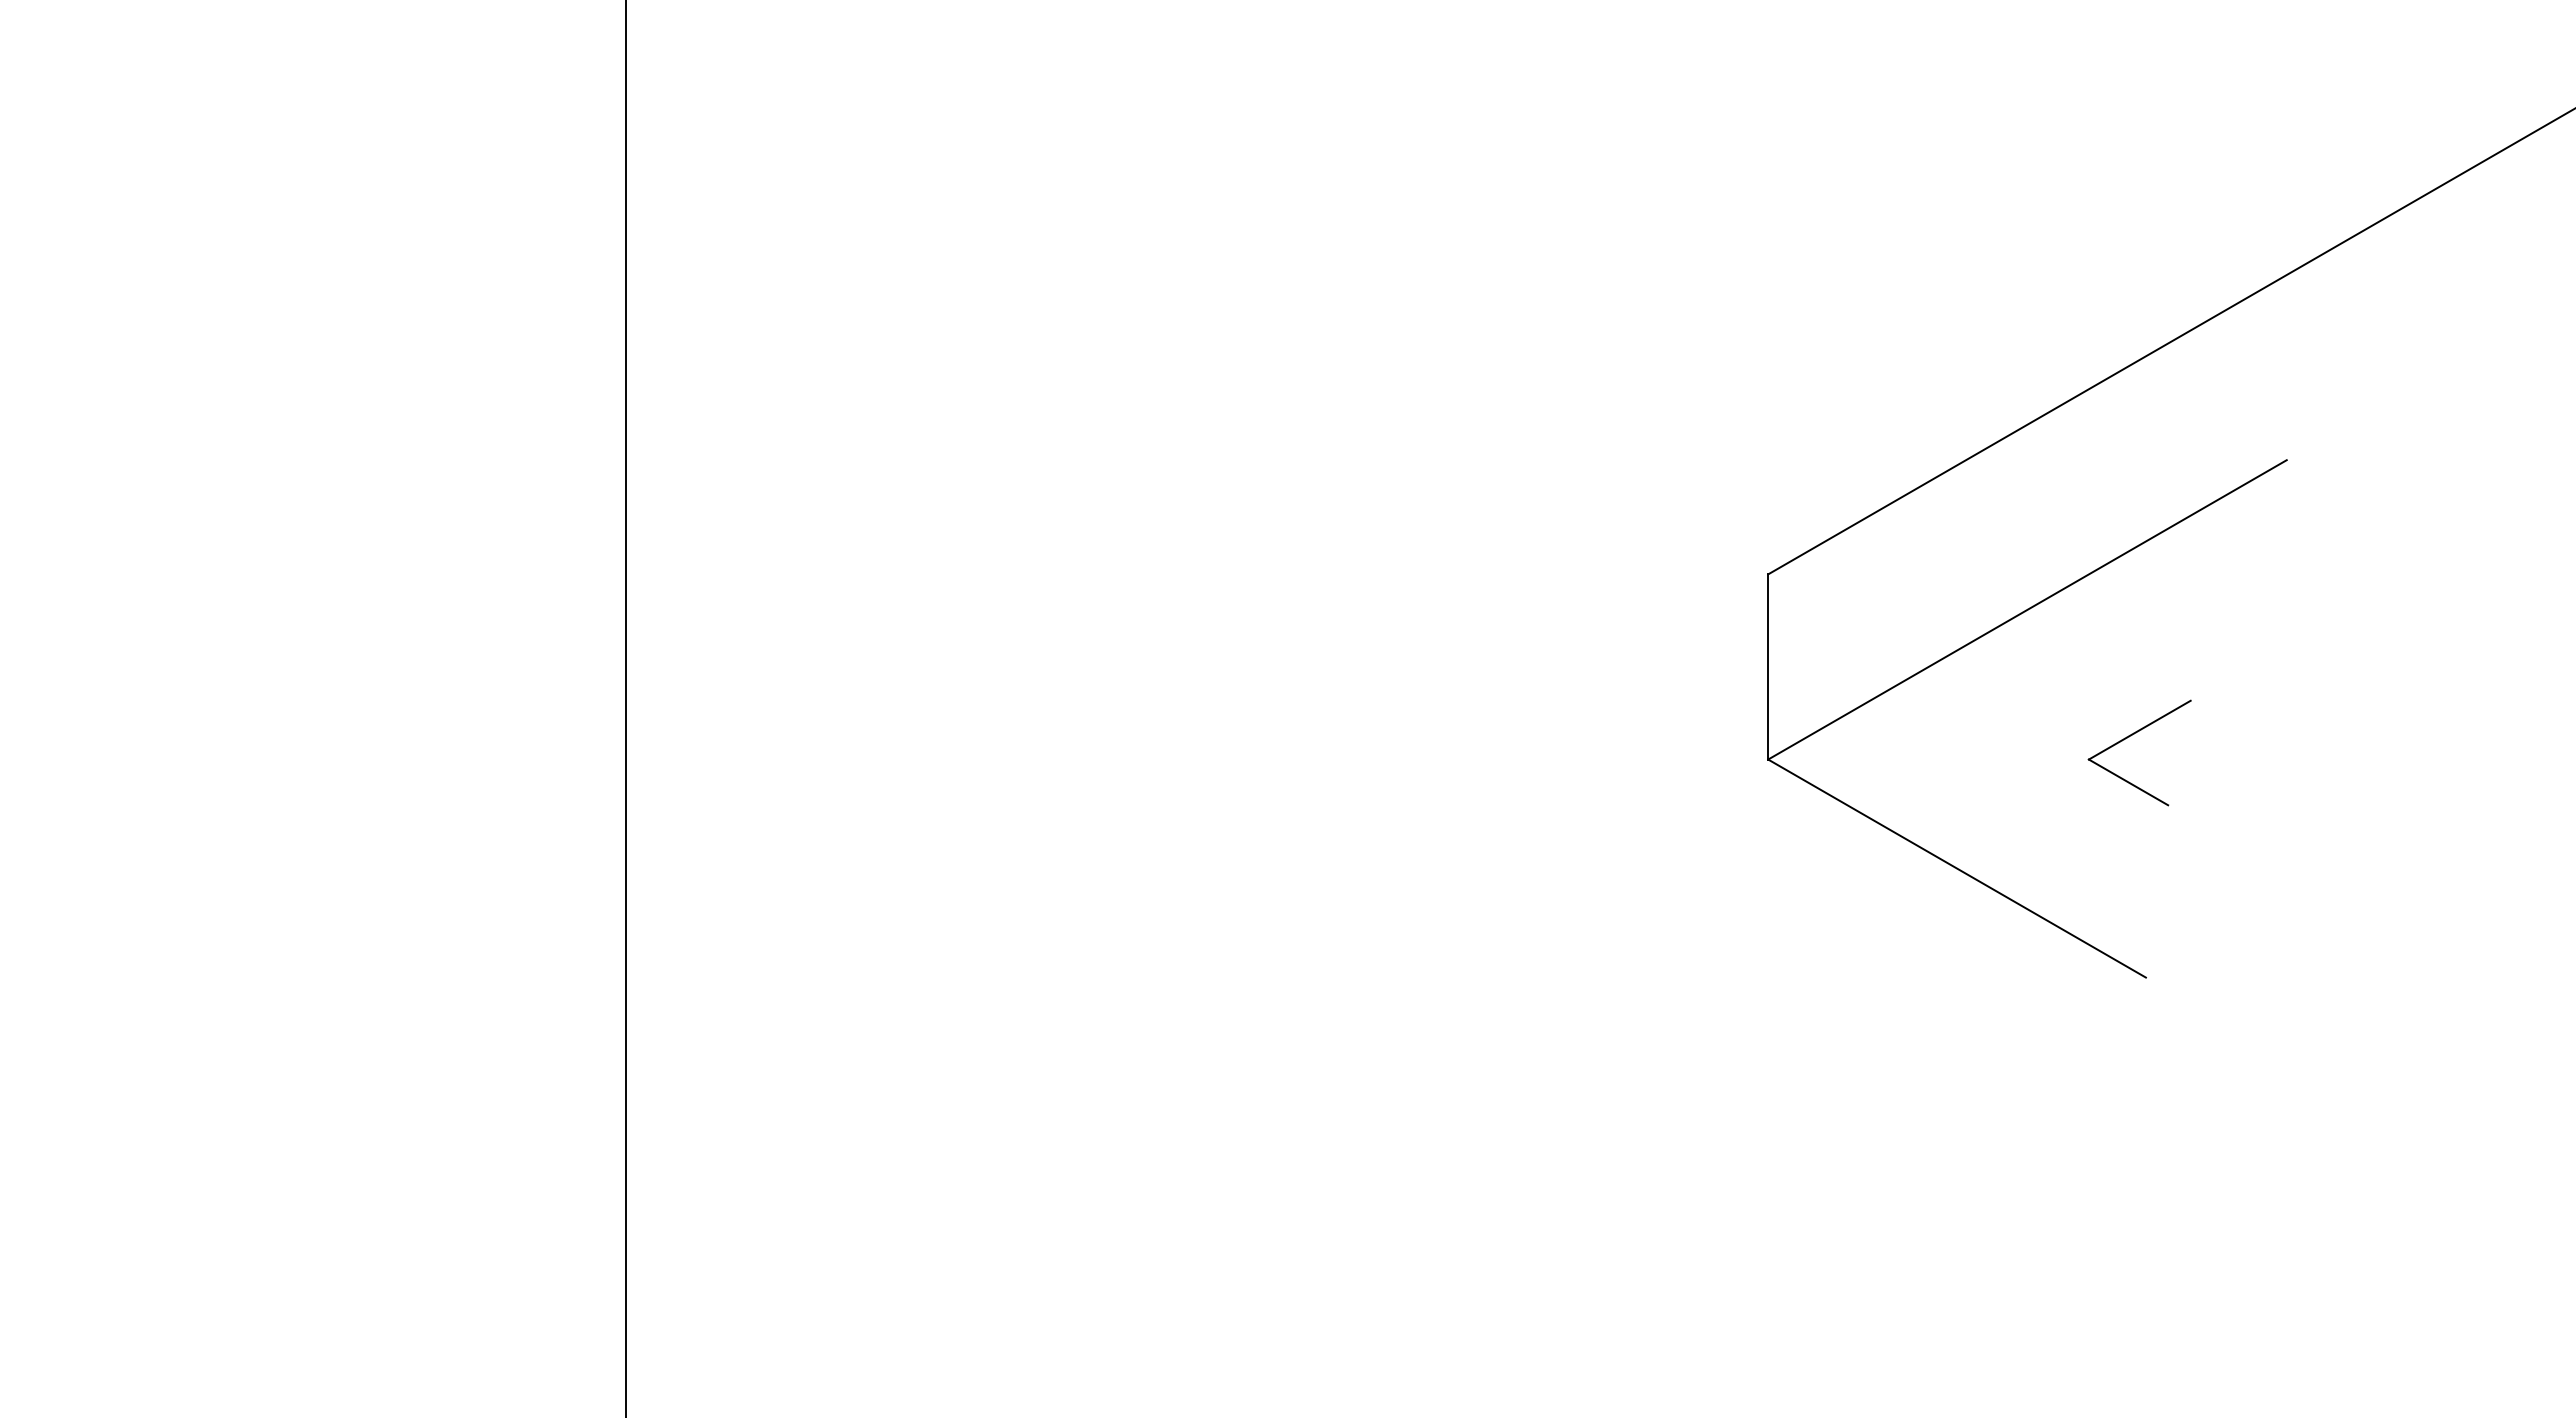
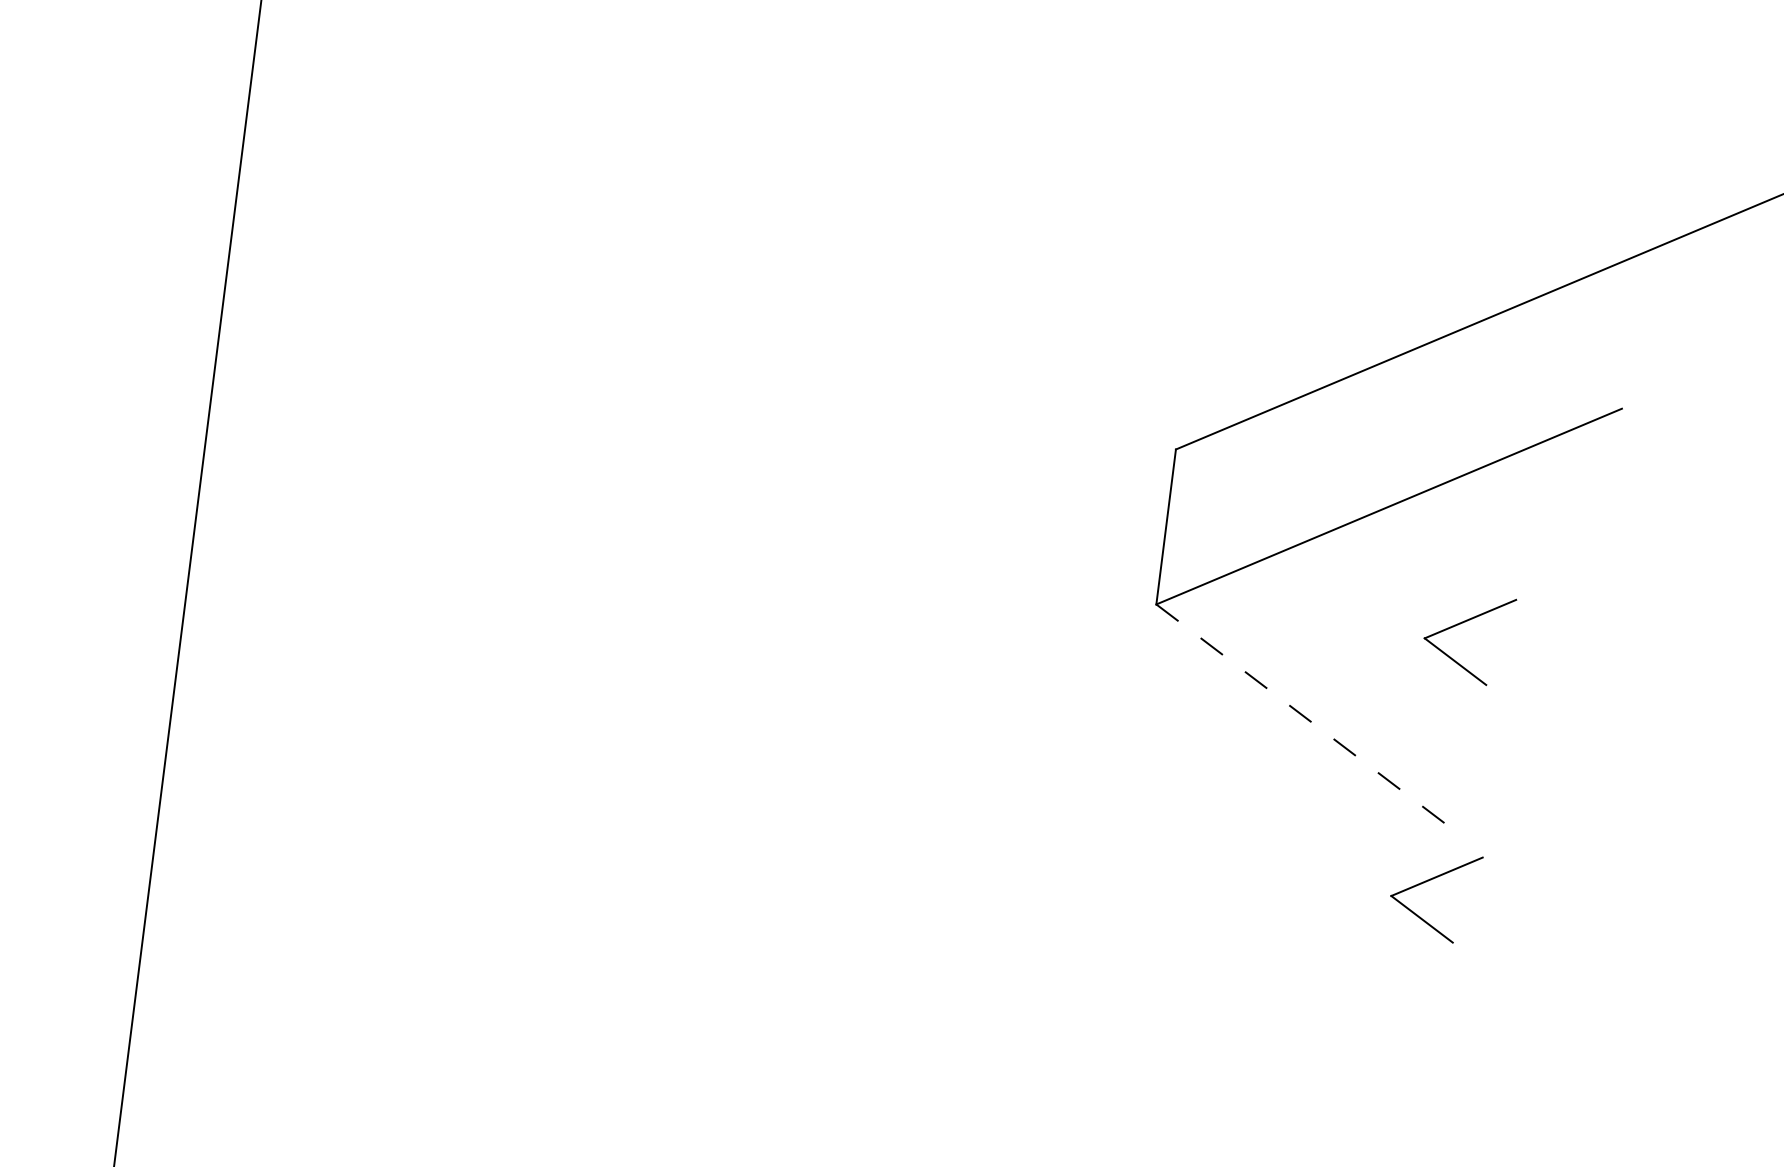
line: (1957, 868) -> (1303, 715), solid -> dashed
part: (2128, 1045) -> (1427, 881), added

